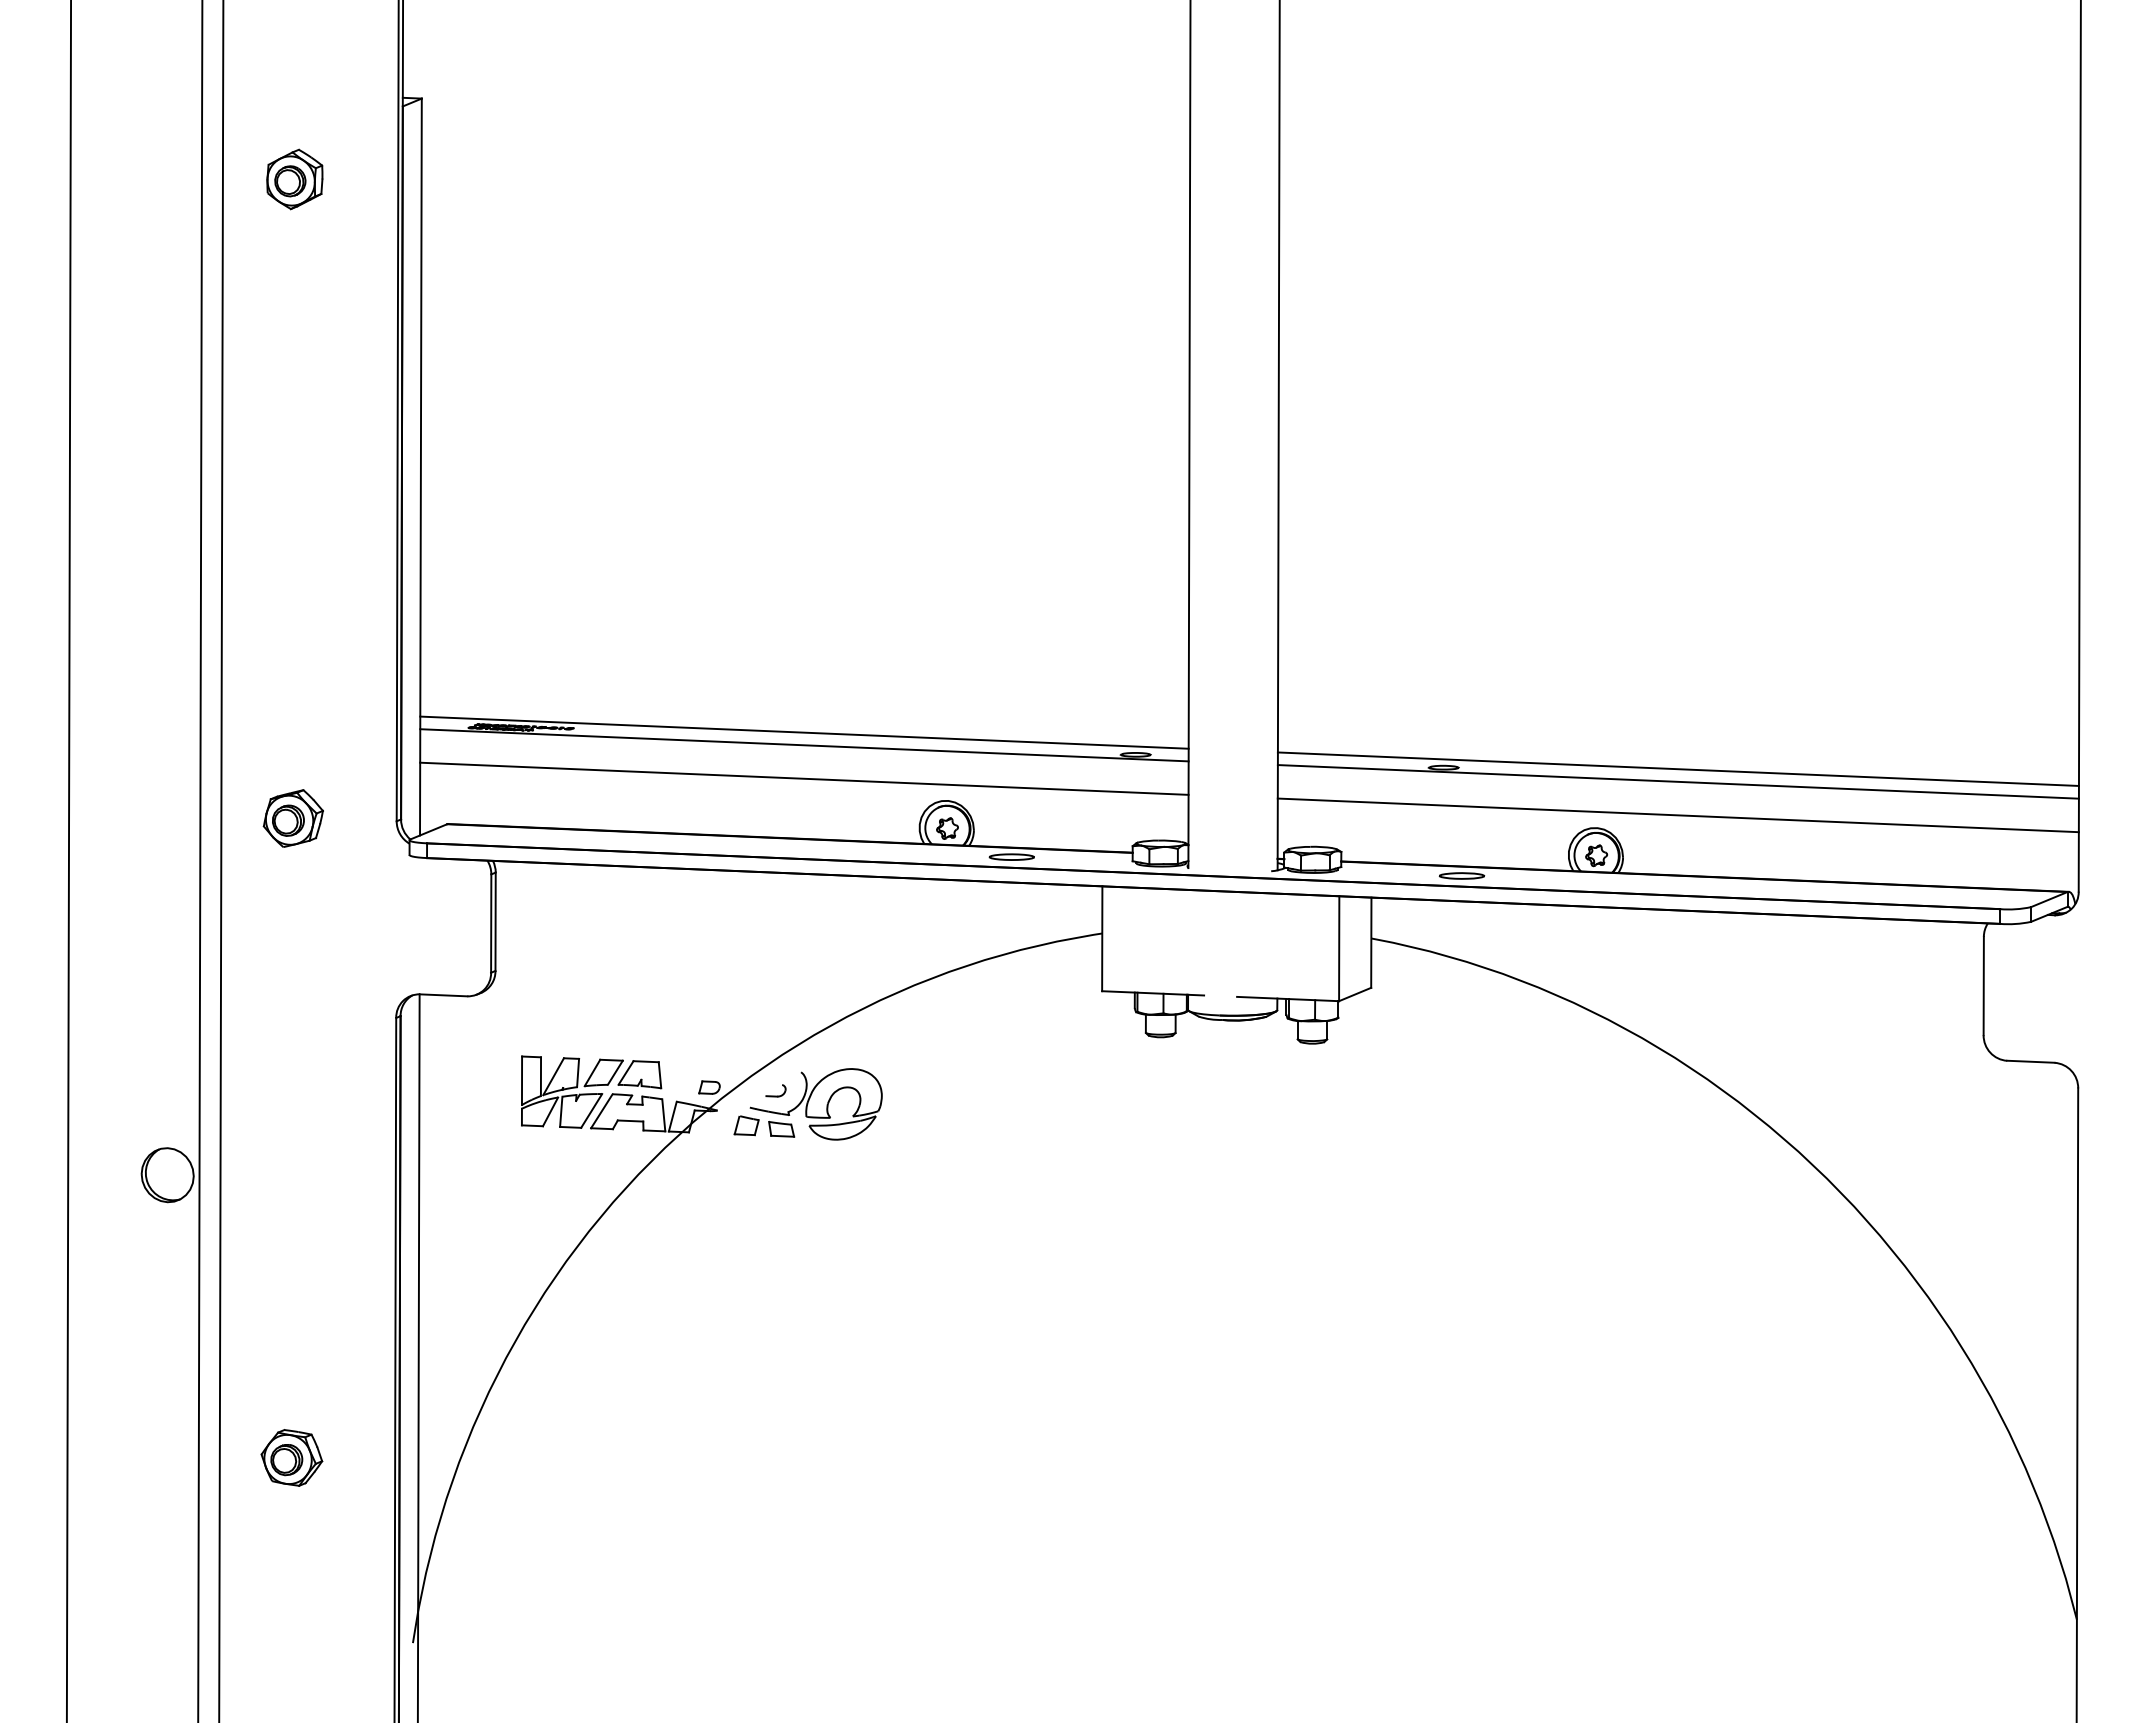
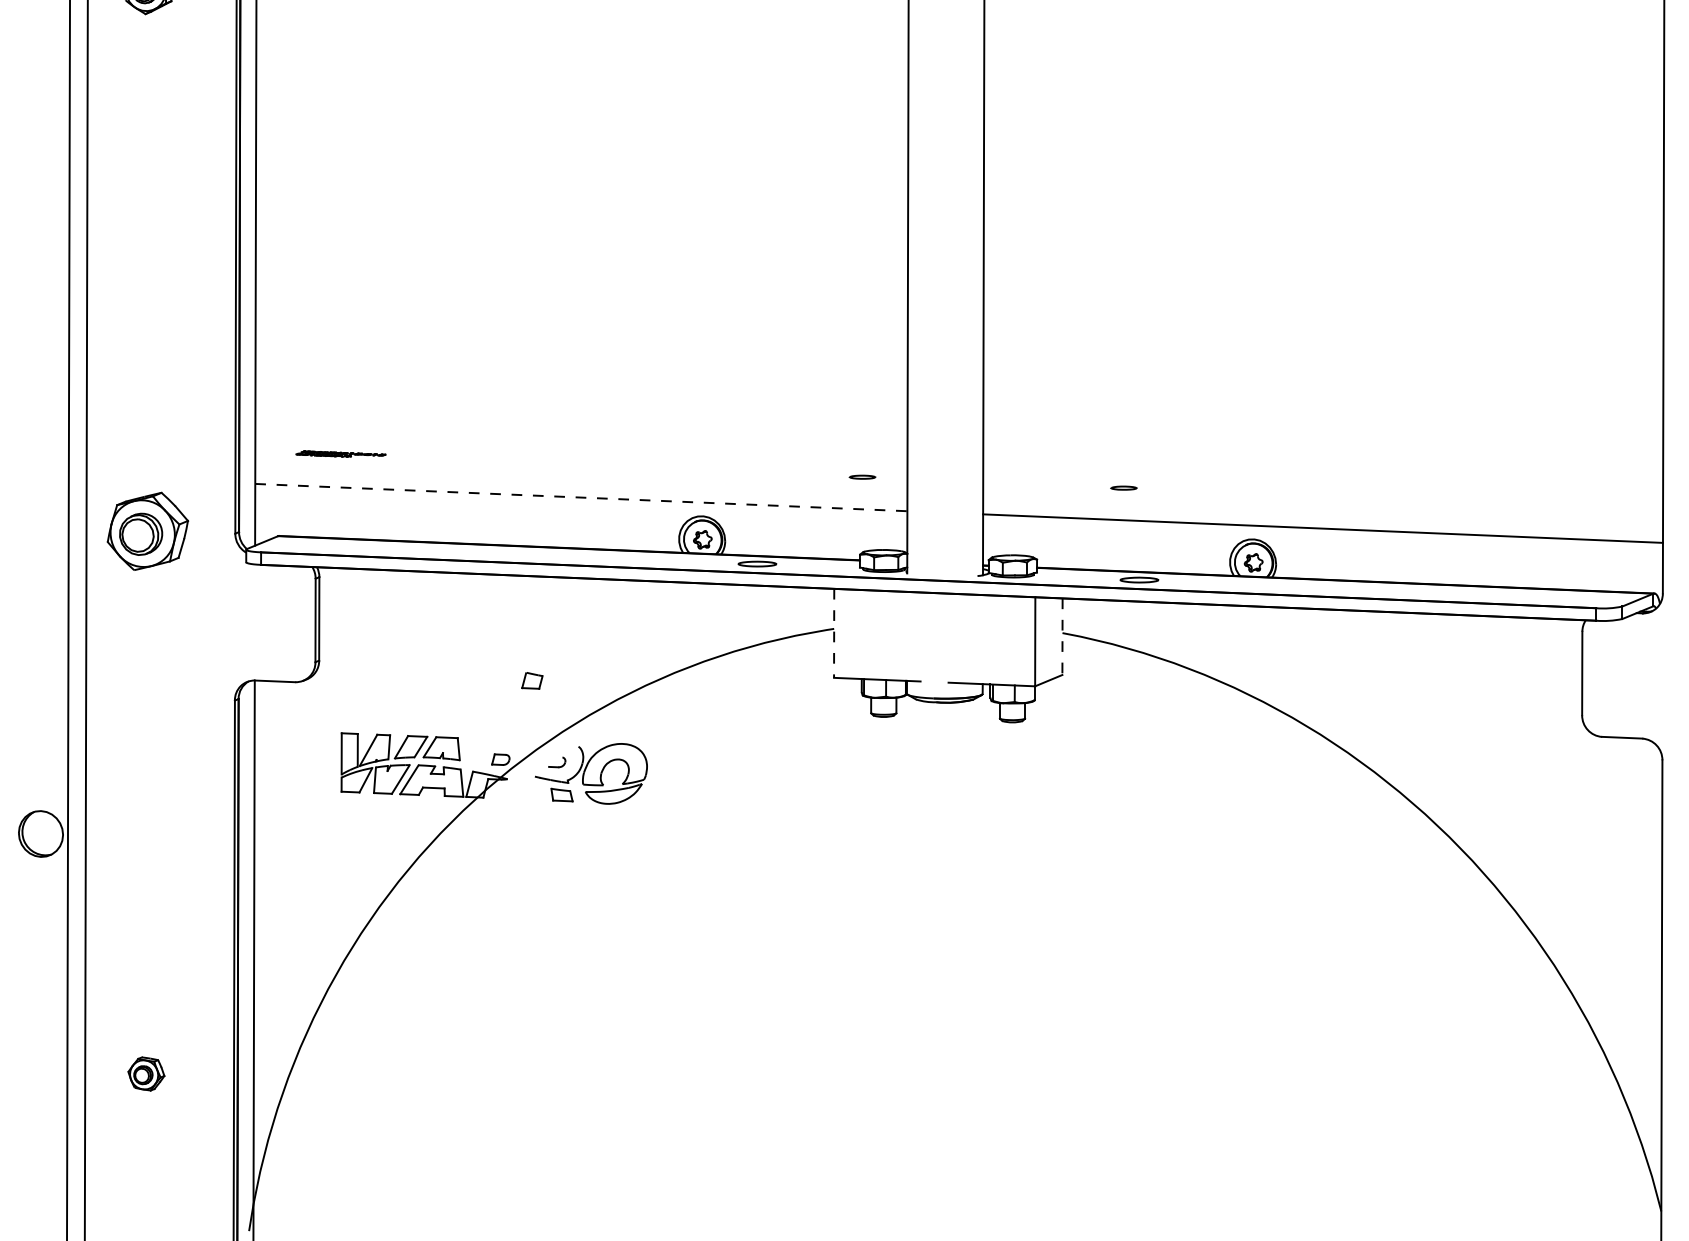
line: (804, 732) -> (581, 458), removed
line: (804, 745) -> (581, 469), removed
line: (1677, 768) -> (1322, 488), removed
line: (804, 778) -> (581, 497), solid -> dashed
line: (1677, 781) -> (1322, 499), removed
part: (292, 818) -> (146, 531), size x1.6
line: (1102, 939) -> (834, 633), solid -> dashed
line: (1371, 943) -> (1062, 637), solid -> dashed
part: (746, 1125) -> (532, 680), moved
part: (291, 1457) -> (146, 1073), size x0.7

